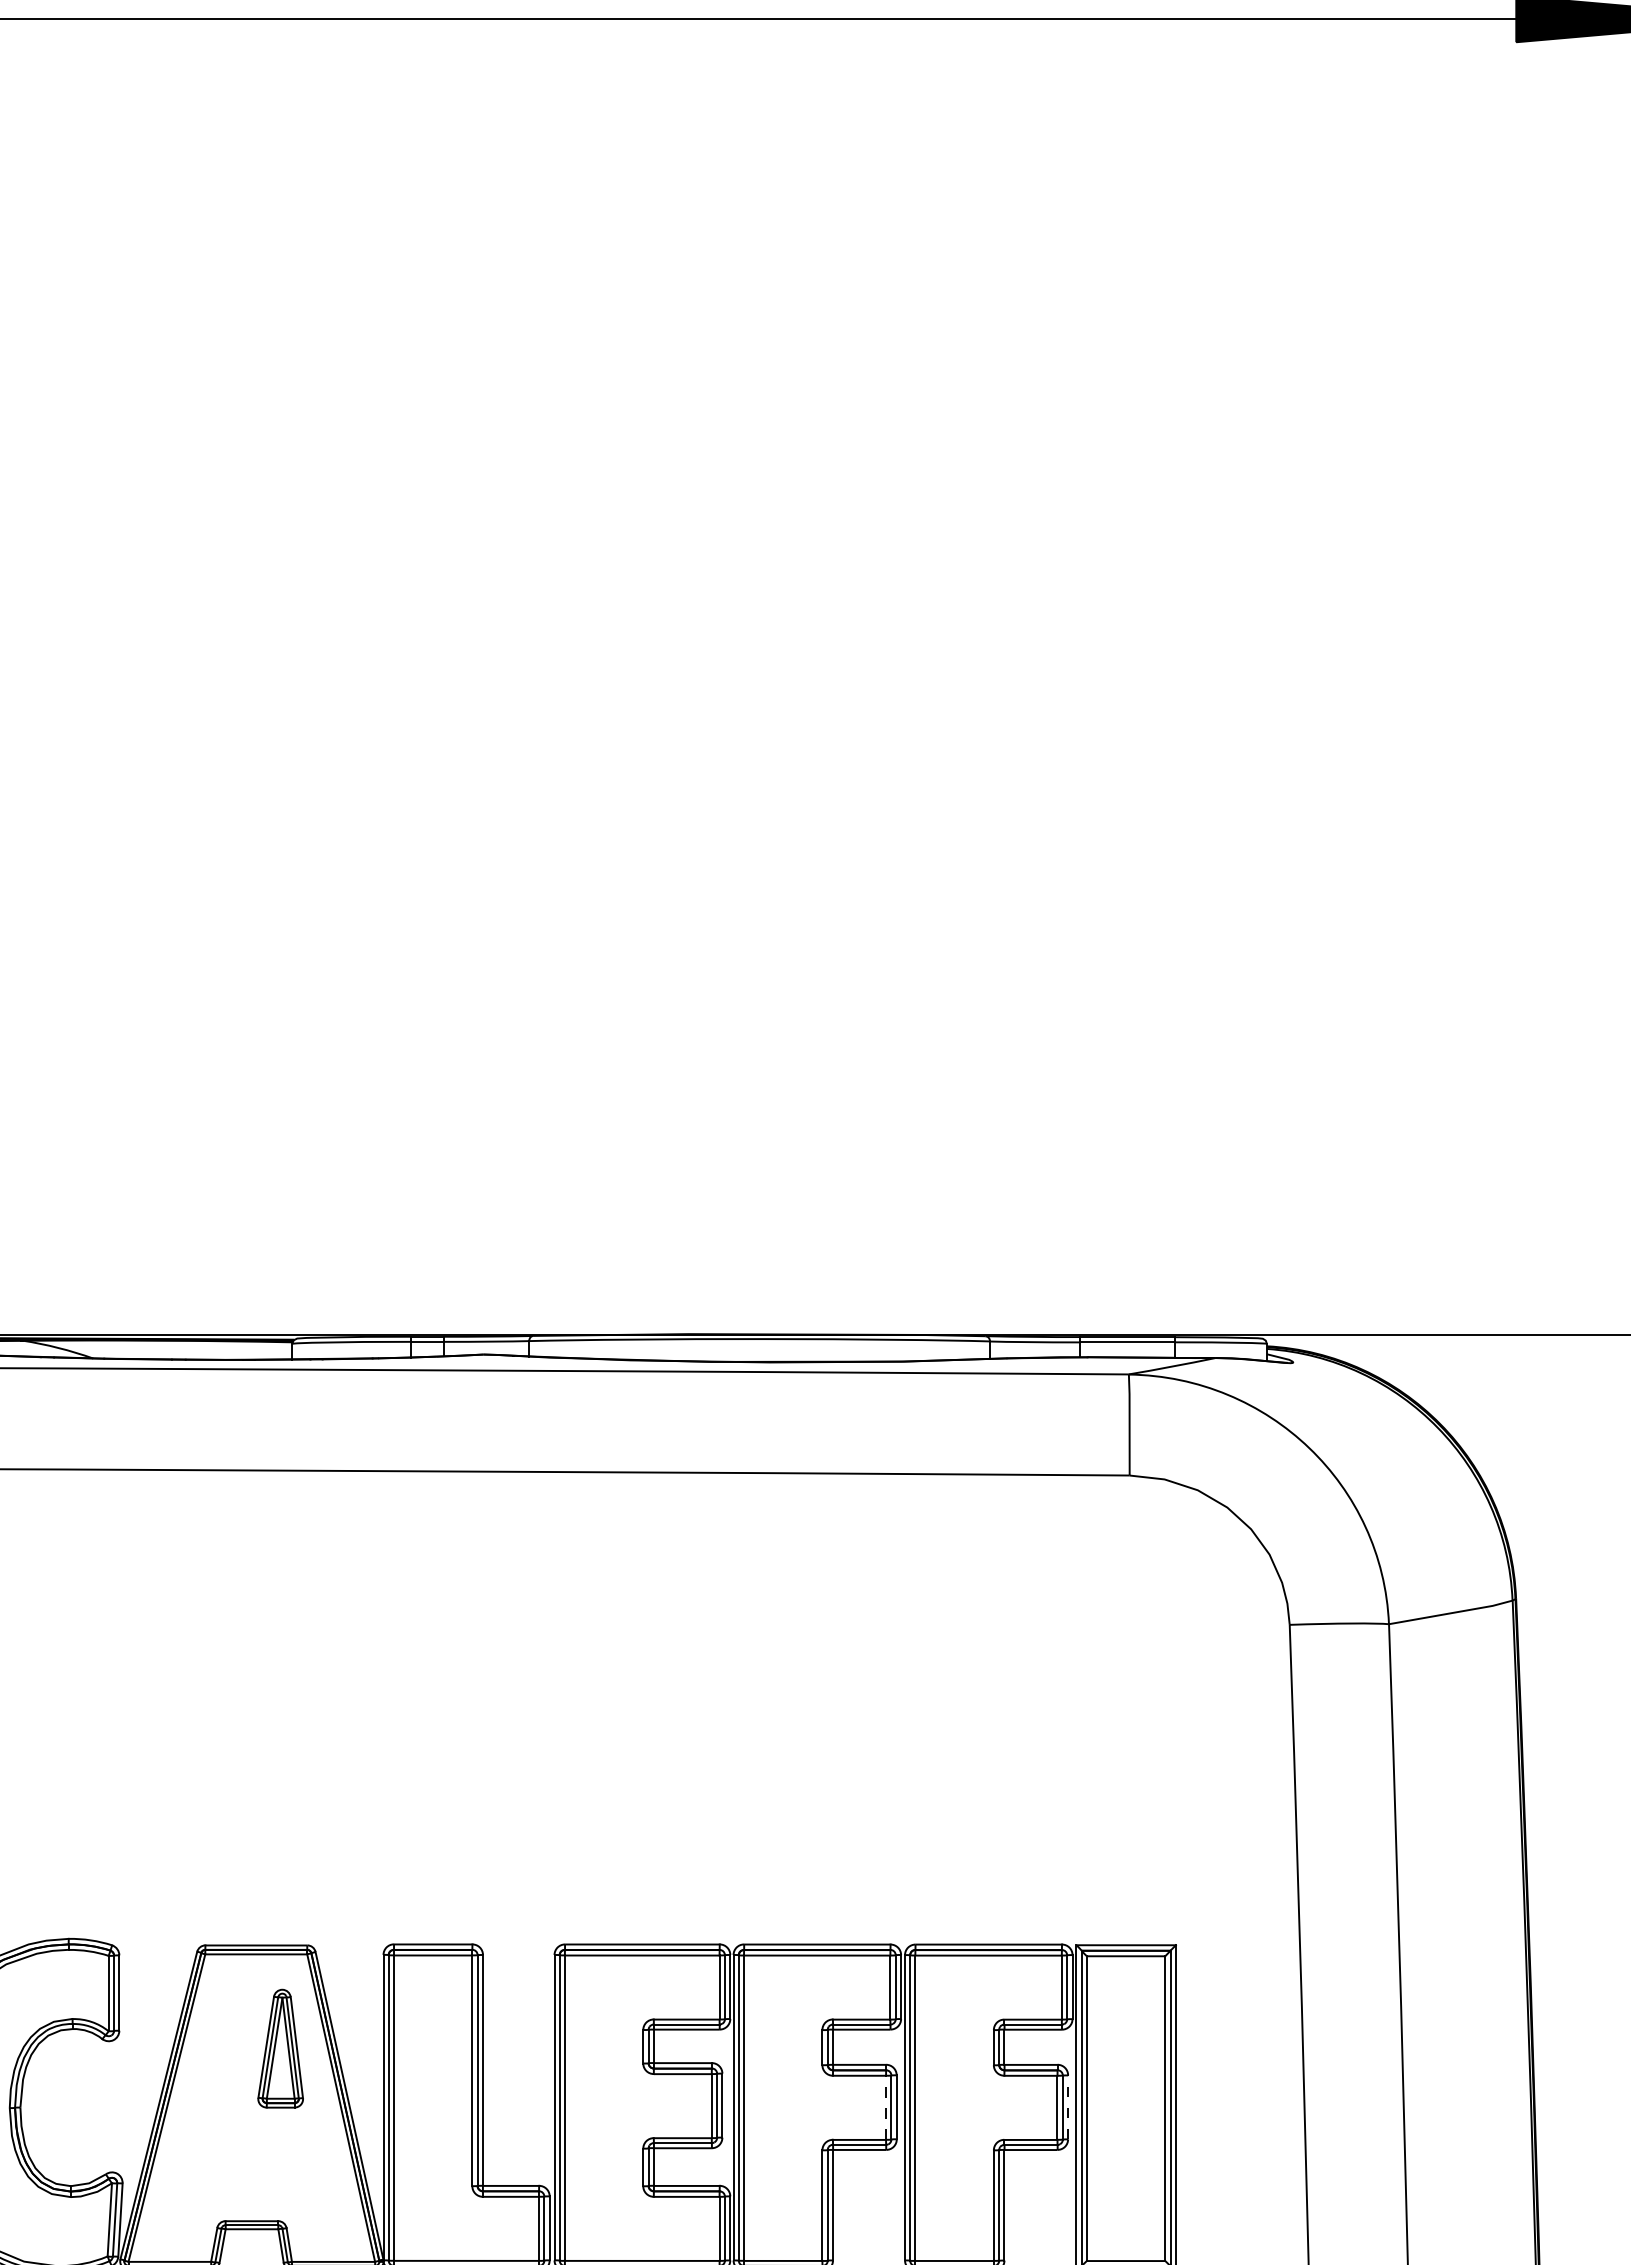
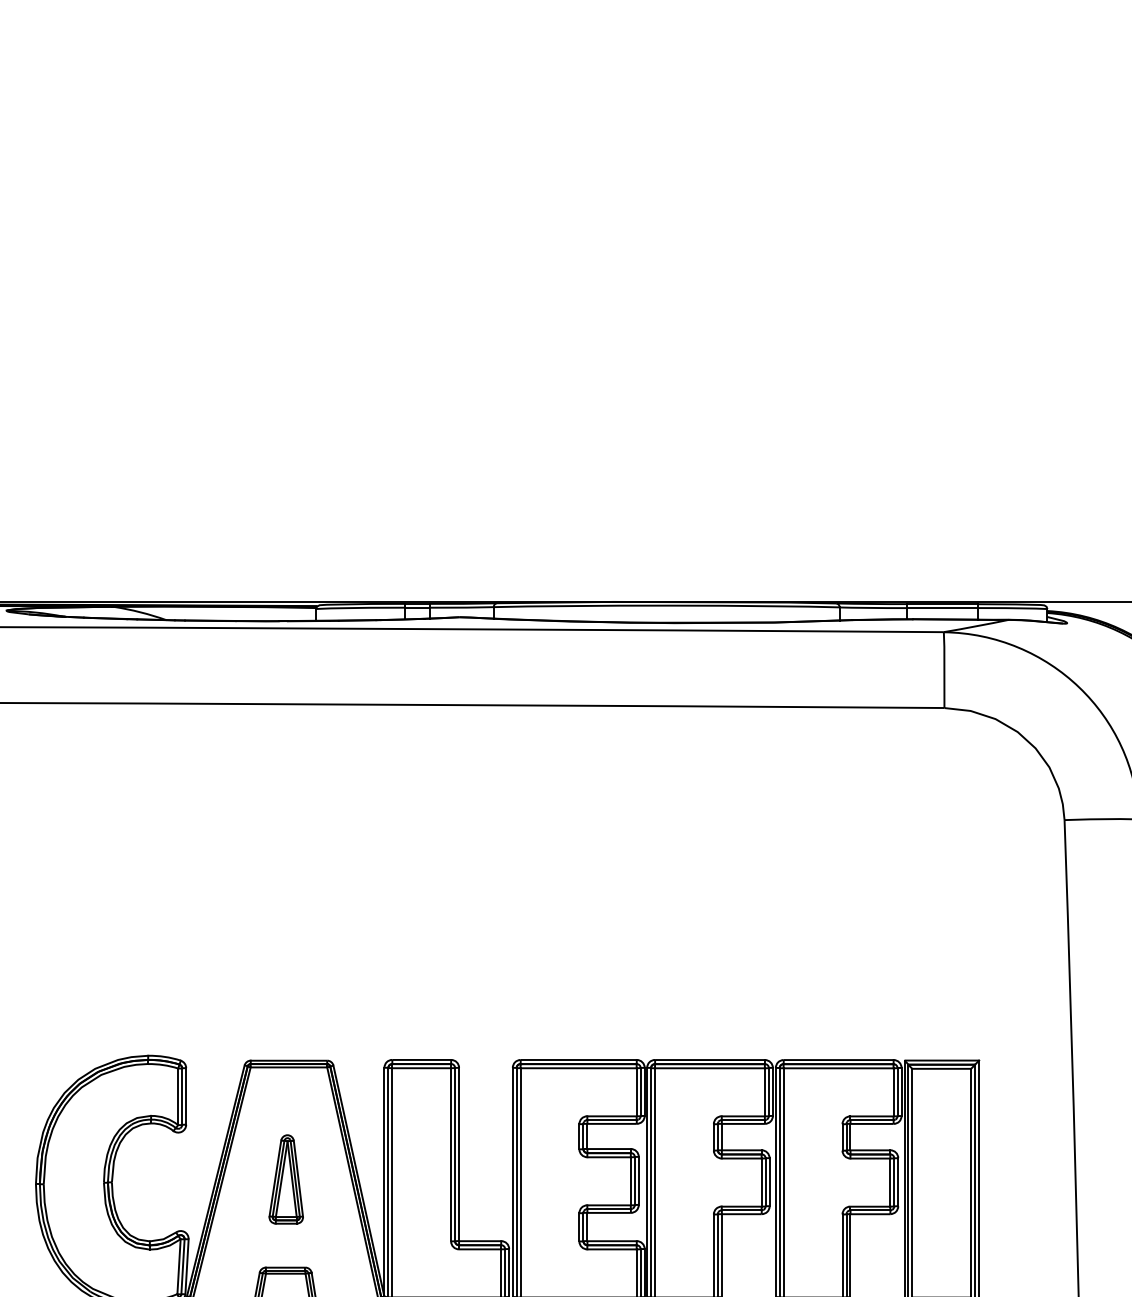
part: (280, 2048) -> (286, 1179), moved
line: (1068, 2106) -> (898, 1181), dashed -> solid
line: (886, 2107) -> (761, 1182), dashed -> solid

